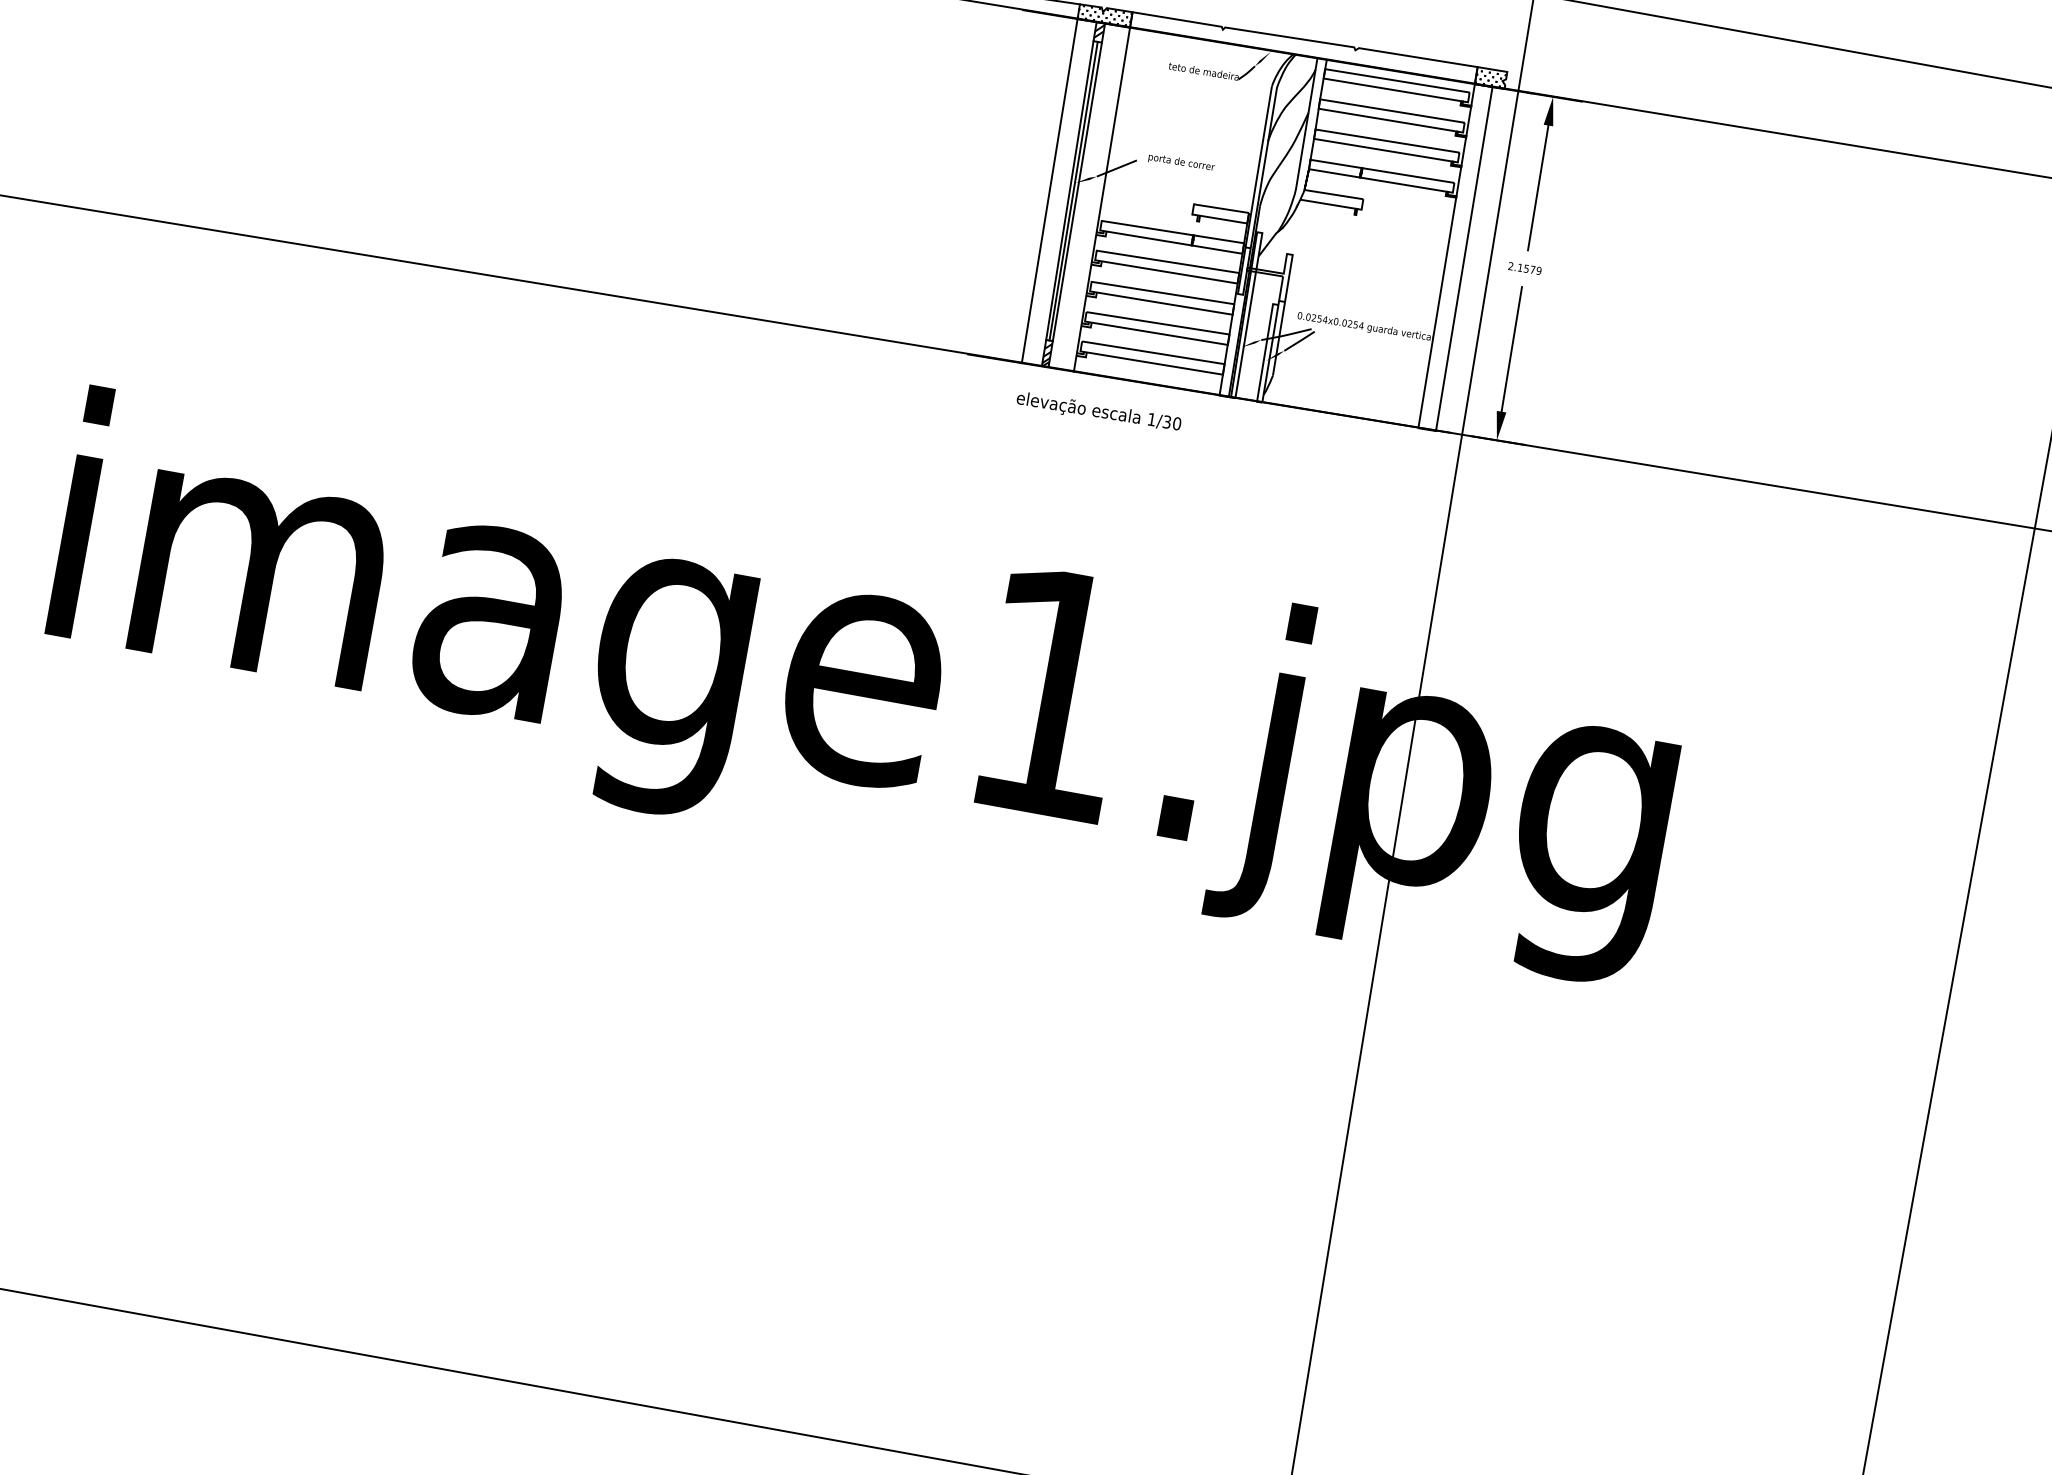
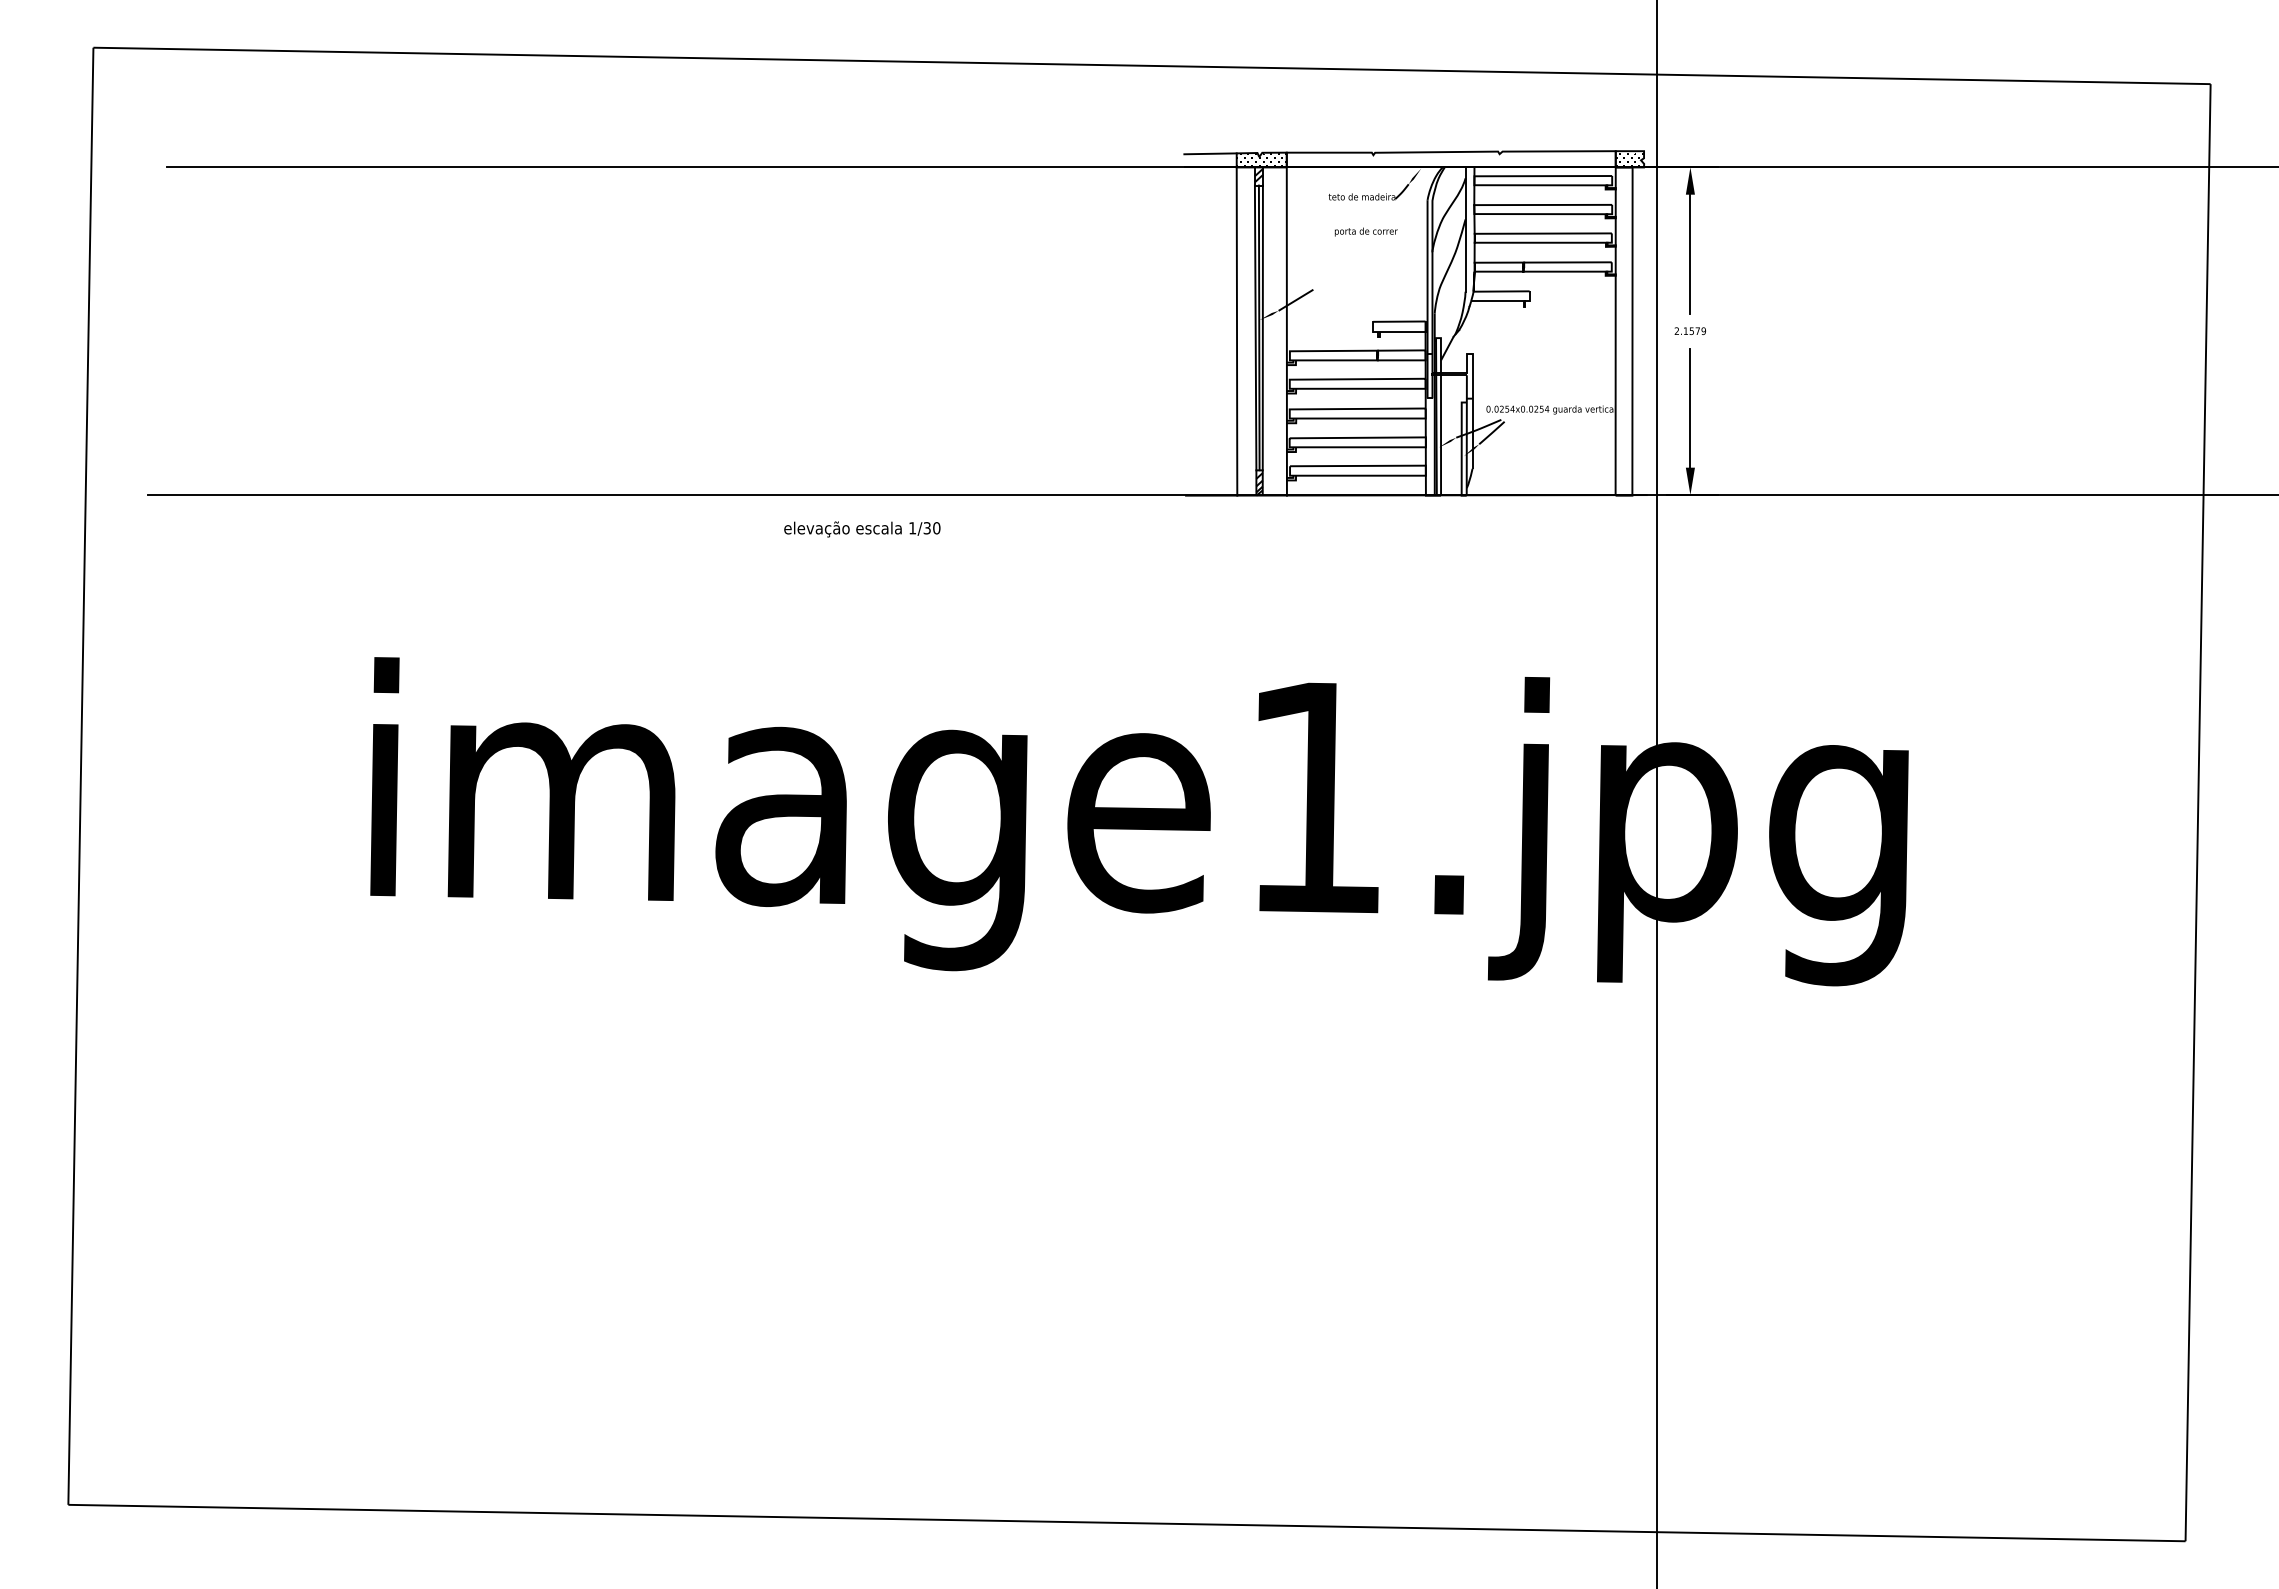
text: (1180, 162) -> (1365, 231), moved
text: (1099, 412) -> (862, 529), moved

